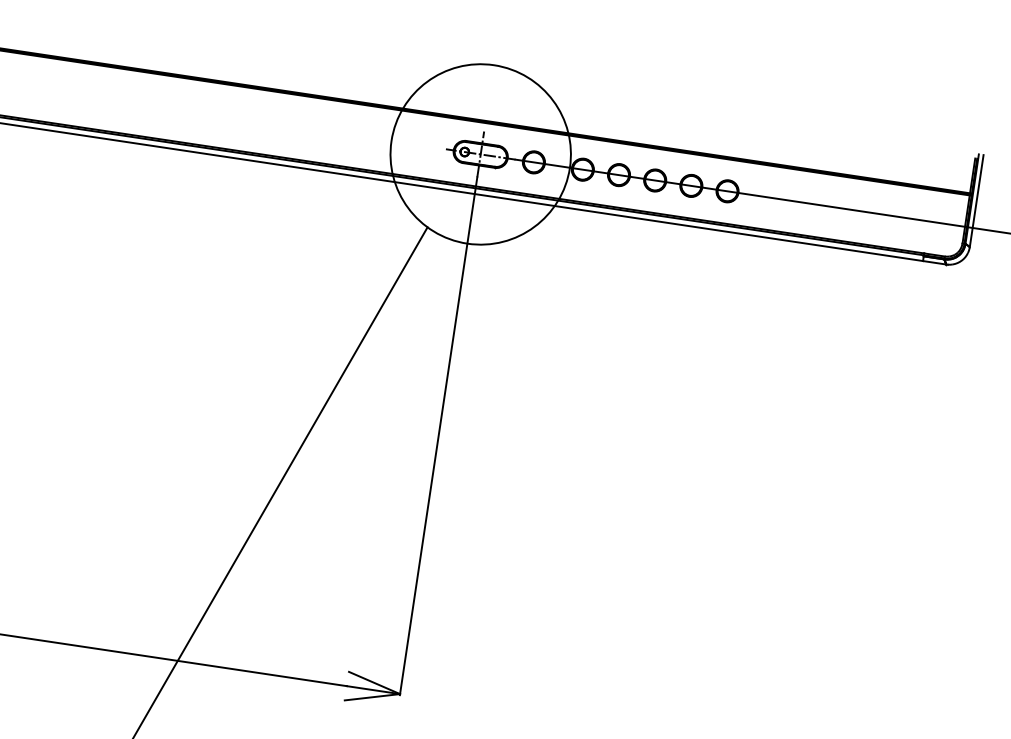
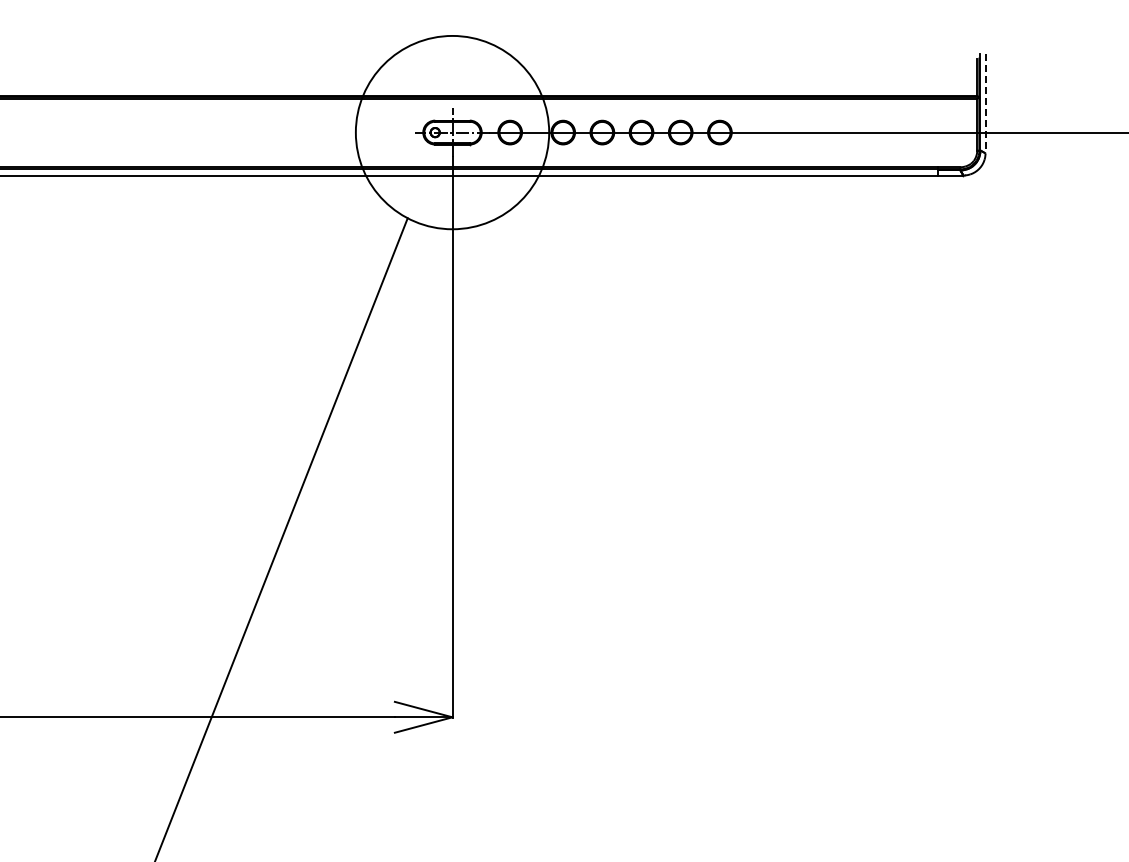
line: (976, 201) -> (985, 103), solid -> dashed

